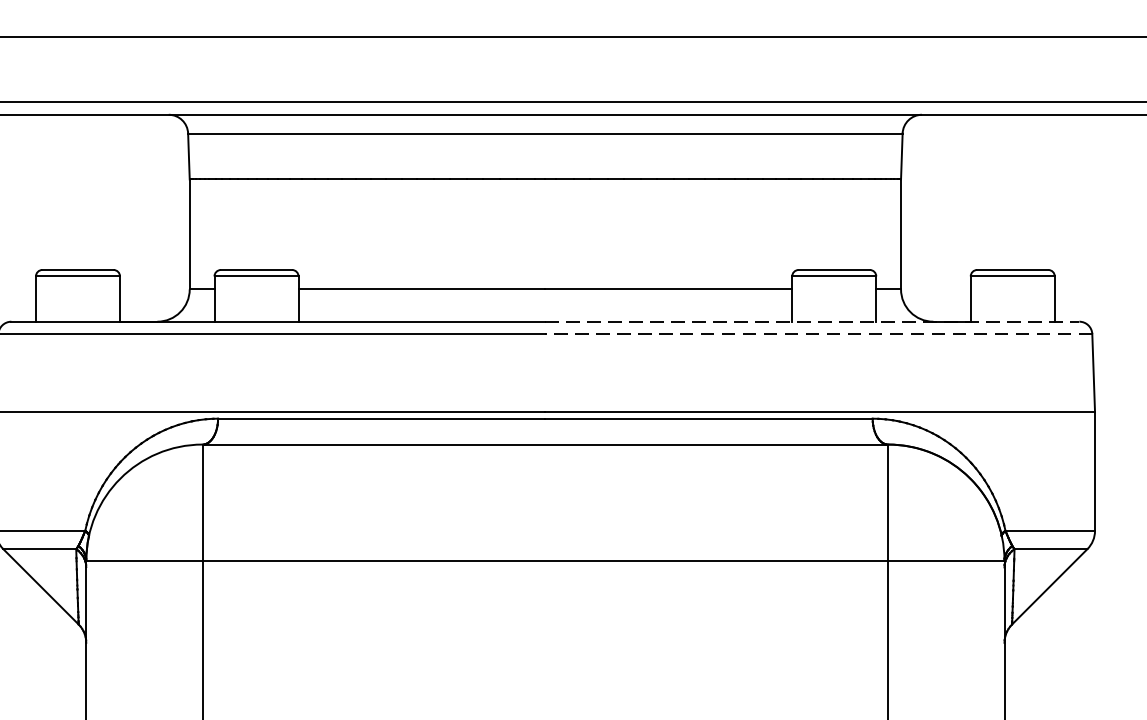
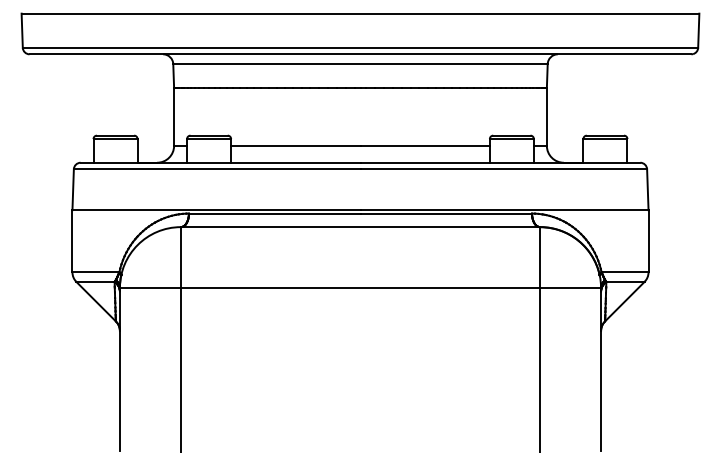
line: (812, 321) -> (500, 162), dashed -> solid
line: (818, 334) -> (503, 169), dashed -> solid

